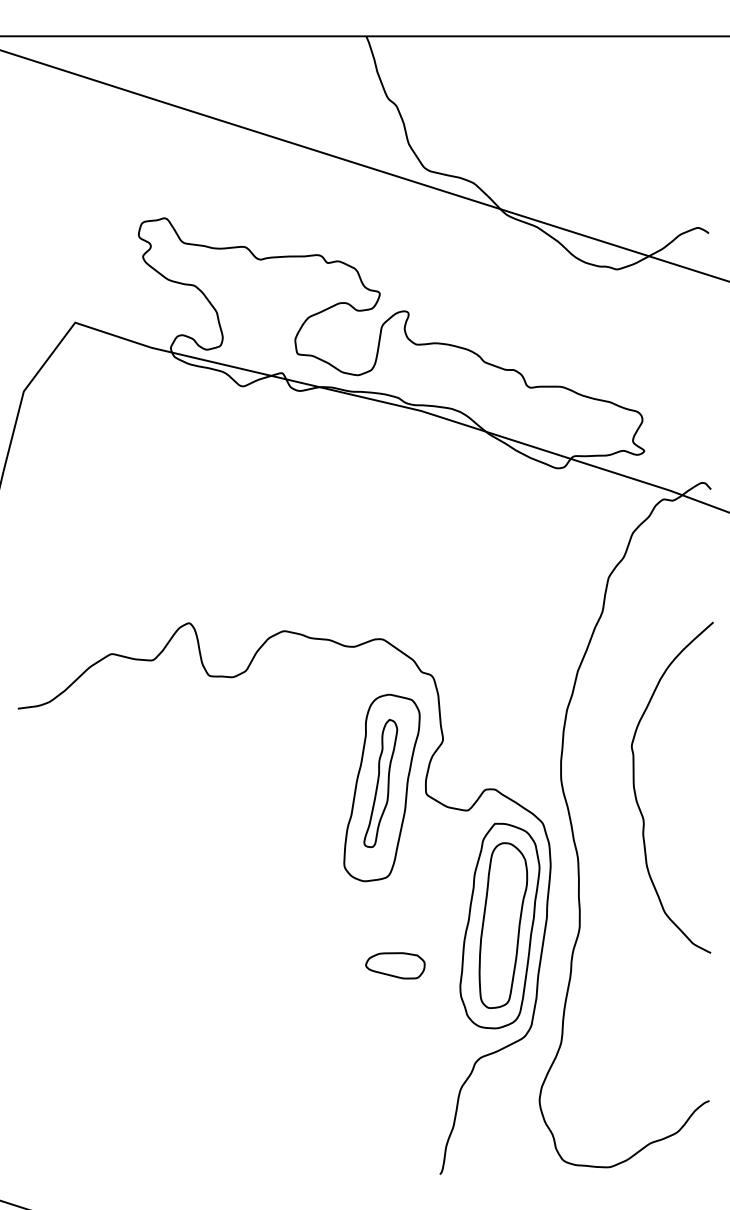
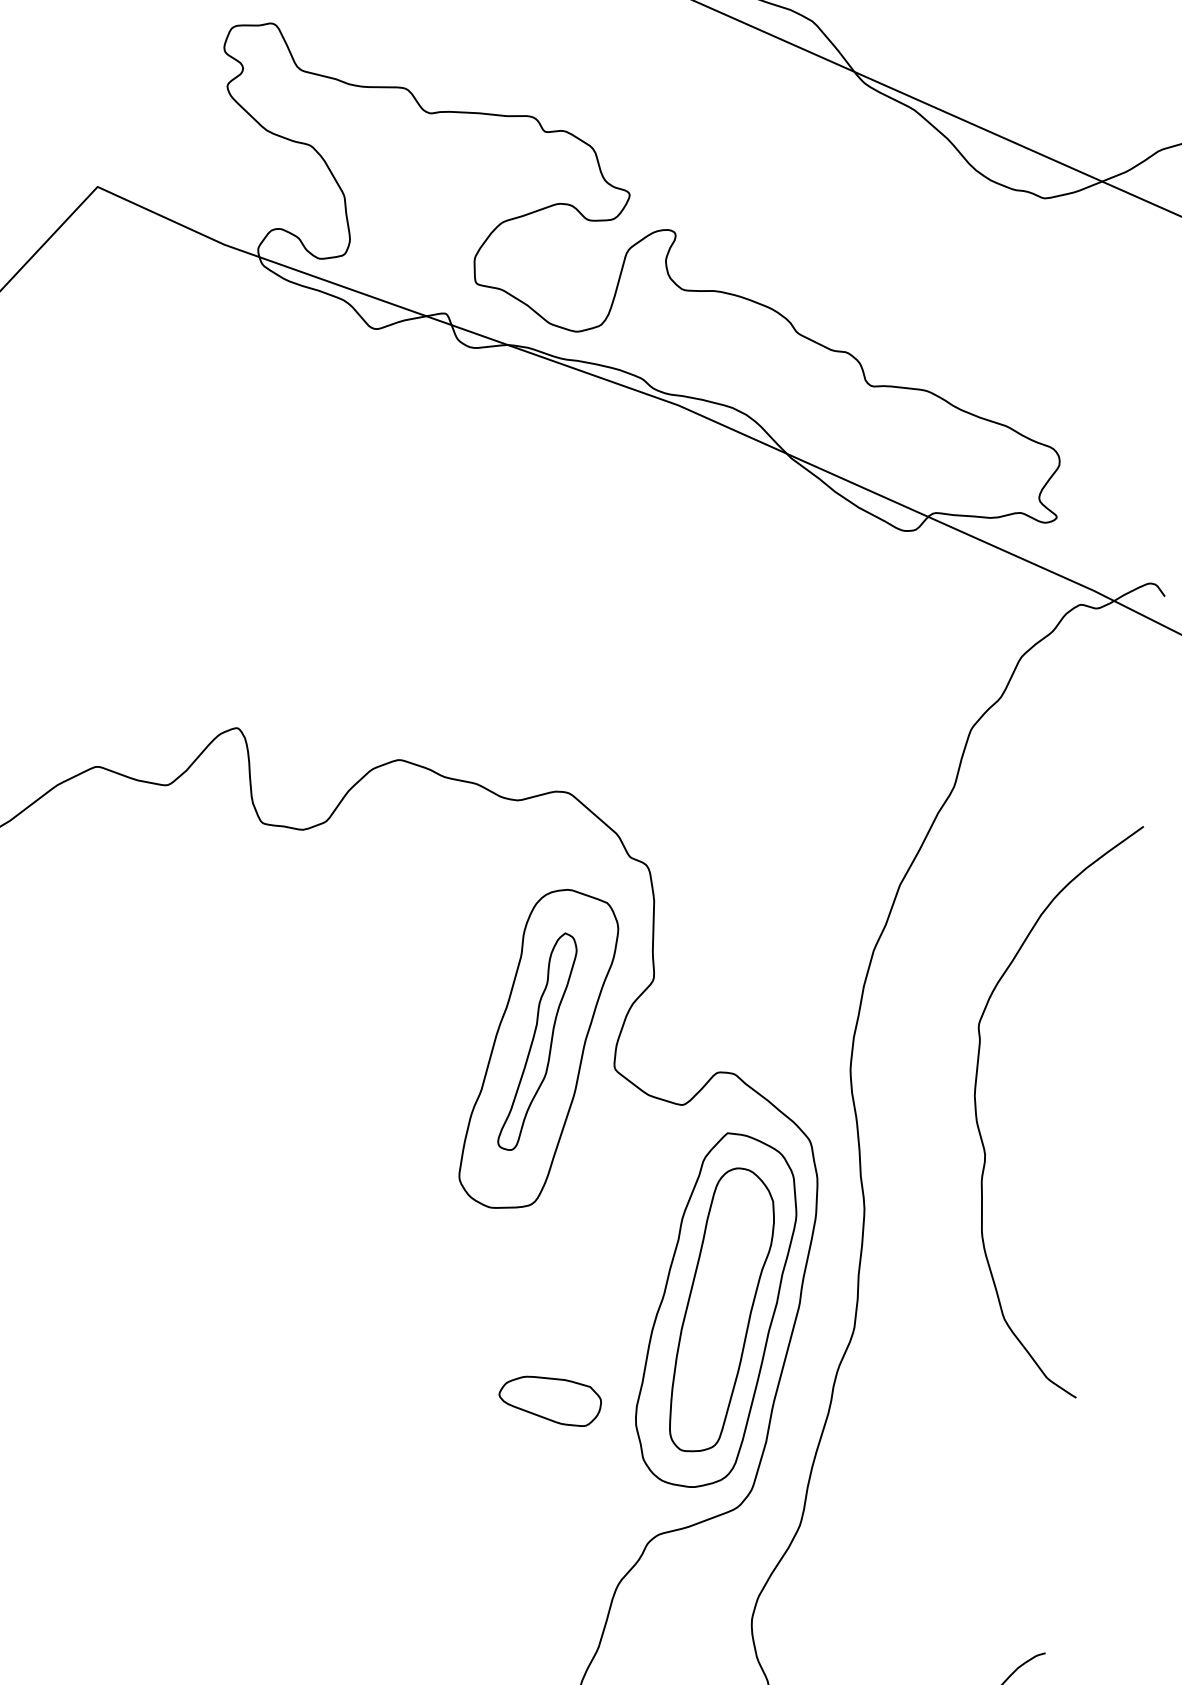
part: (395, 965) -> (550, 1400), moved

